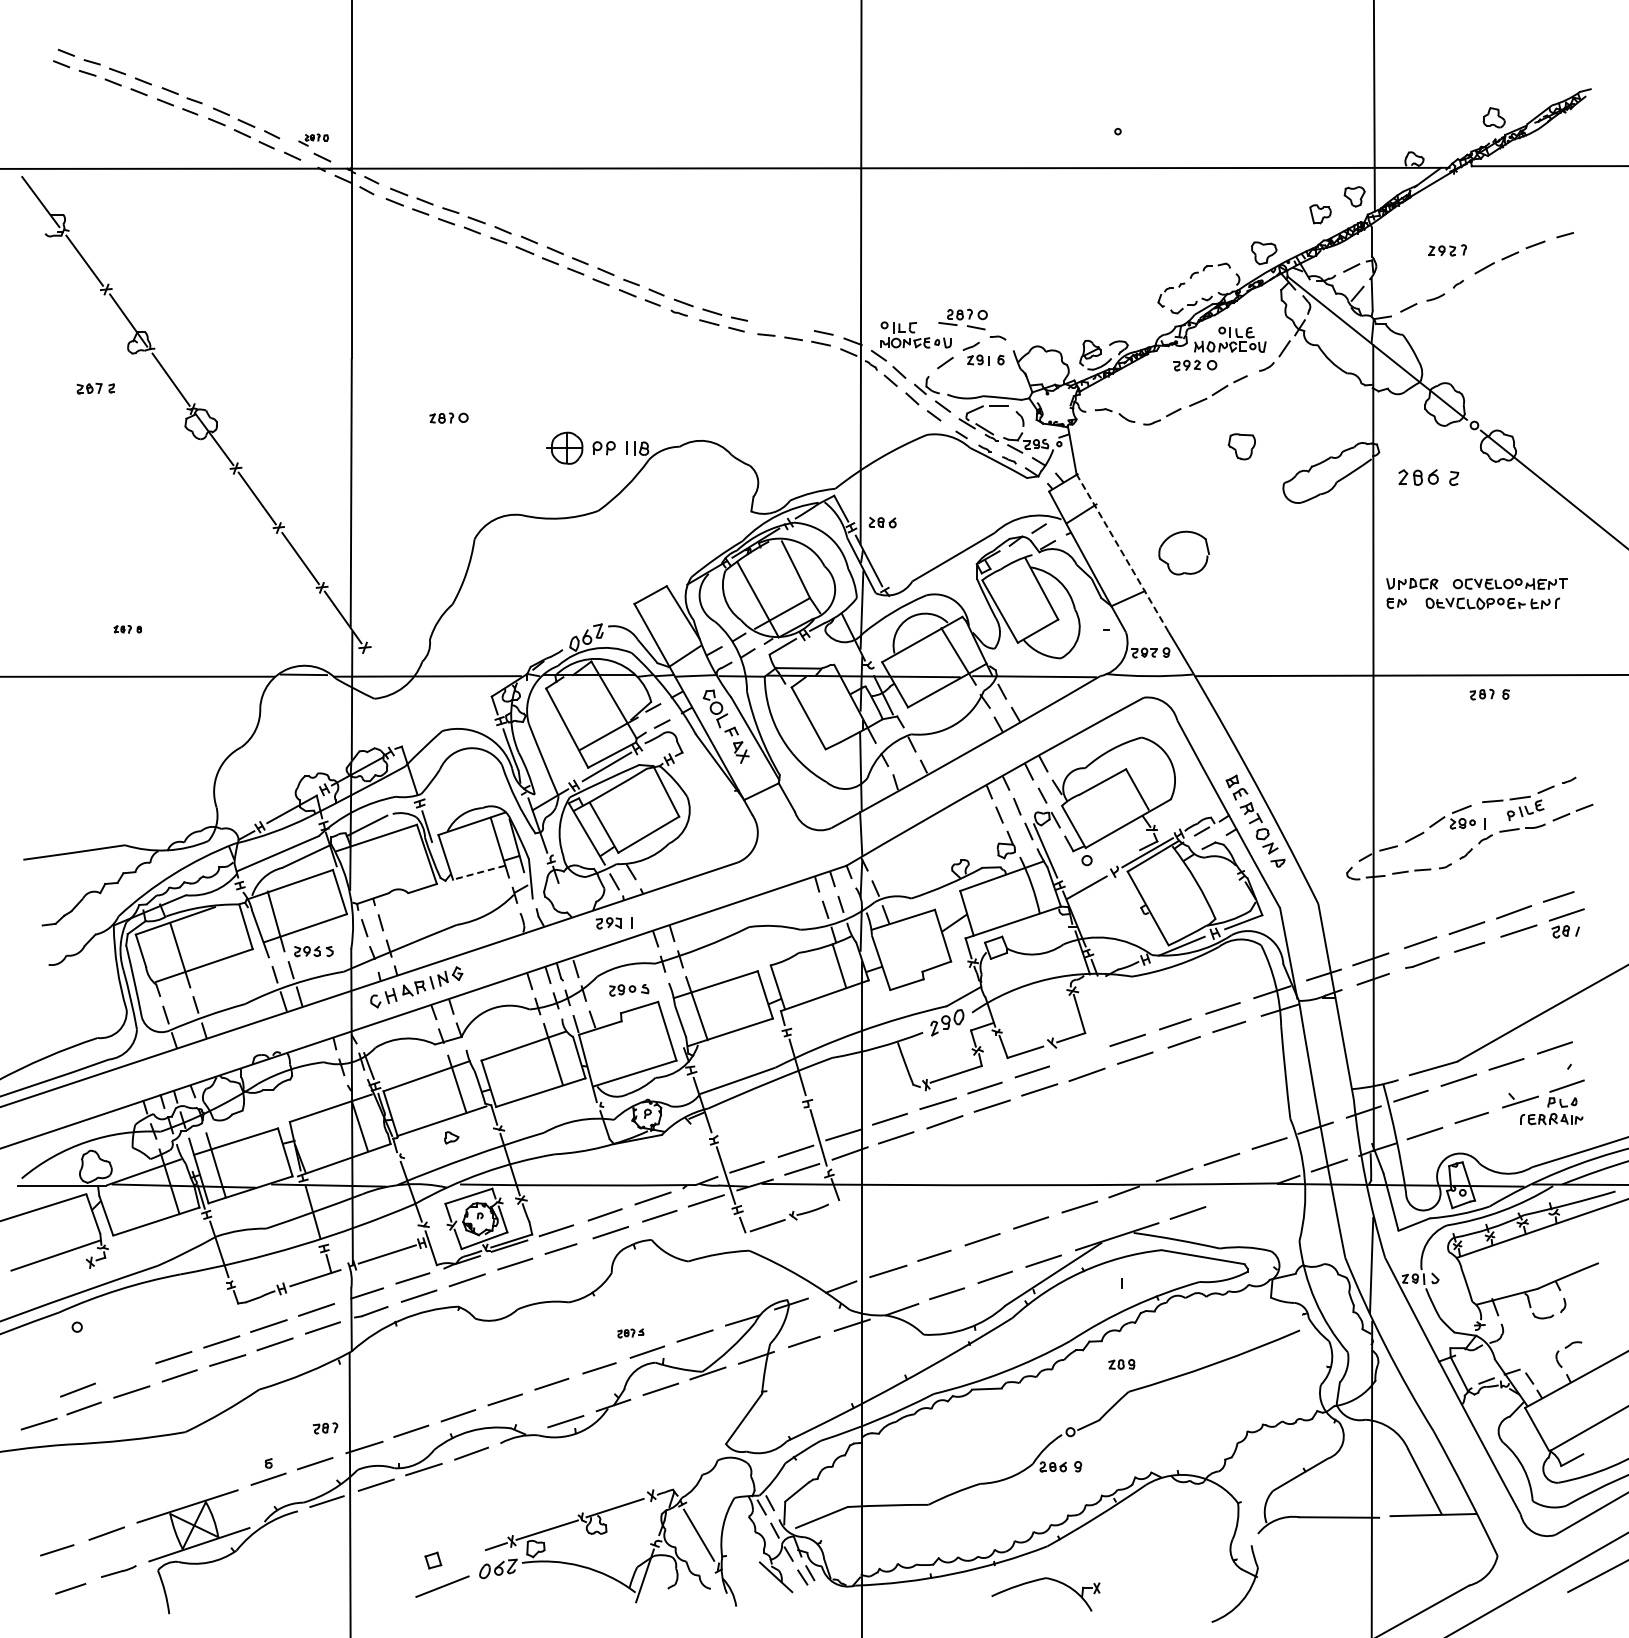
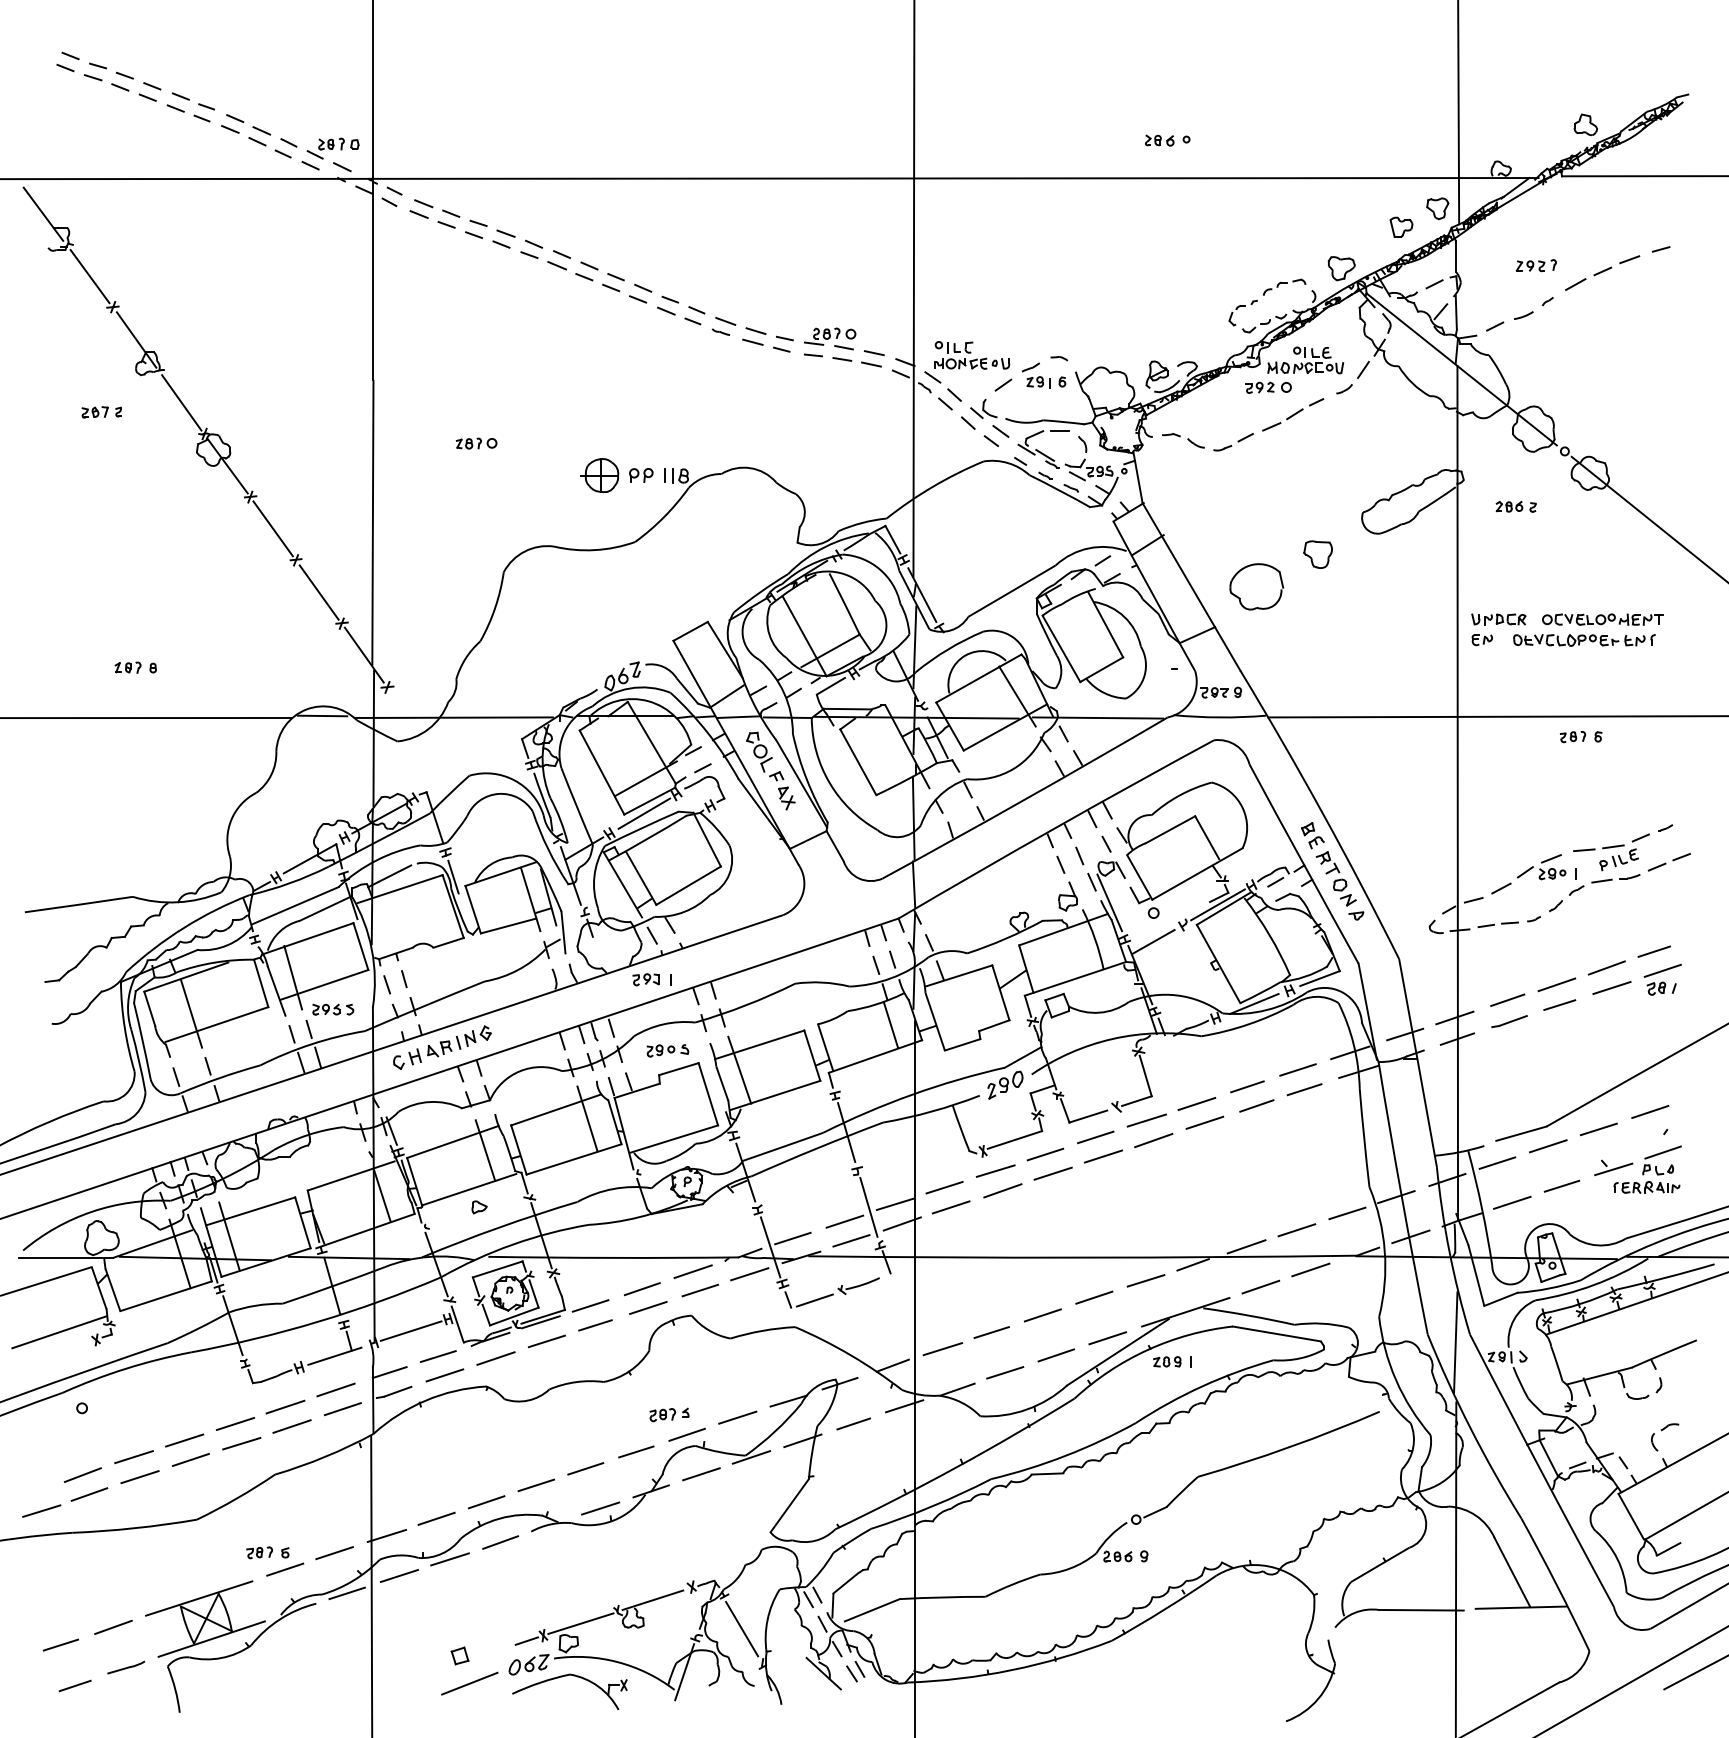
part: (313, 139) -> (332, 147), size x1.67
part: (962, 319) -> (829, 338), moved
part: (1241, 446) -> (1317, 554), moved
part: (1428, 477) -> (1516, 506), size x0.62
part: (882, 522) -> (1159, 140), moved
line: (1122, 552) -> (1191, 586), dashed -> solid
part: (127, 629) -> (135, 667), size x1.43
line: (478, 872) -> (507, 925), dashed -> solid
line: (1080, 1055) -> (1146, 1119), added
line: (1234, 1196) -> (1310, 1269), added
part: (630, 1333) -> (669, 1414), size x1.43
part: (1121, 1364) -> (1166, 1361), moved
line: (125, 1372) -> (133, 1456), added
part: (325, 1428) -> (259, 1552), moved
part: (1040, 1580) -> (564, 1677), moved

